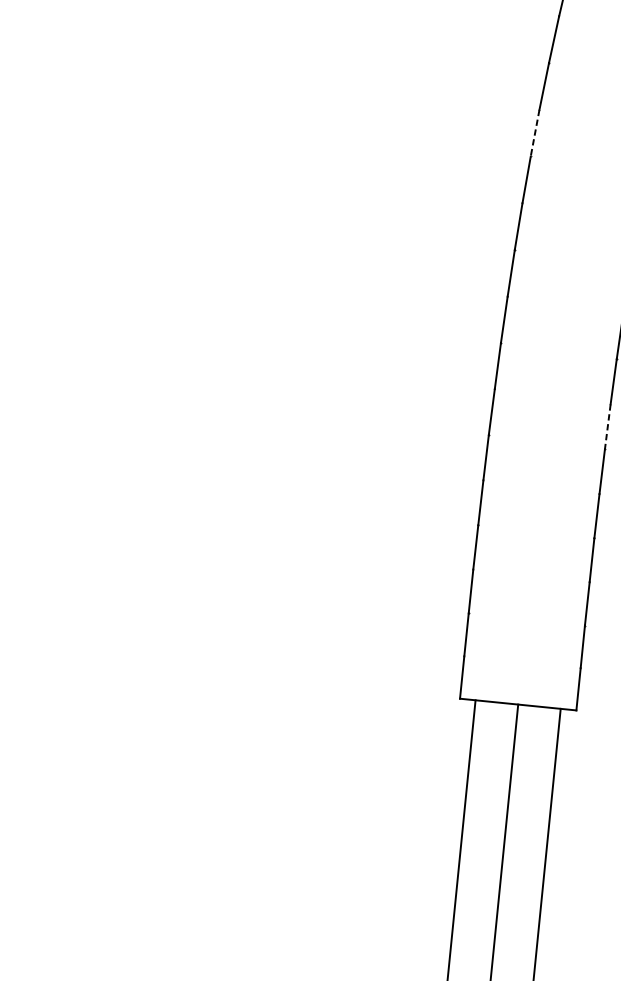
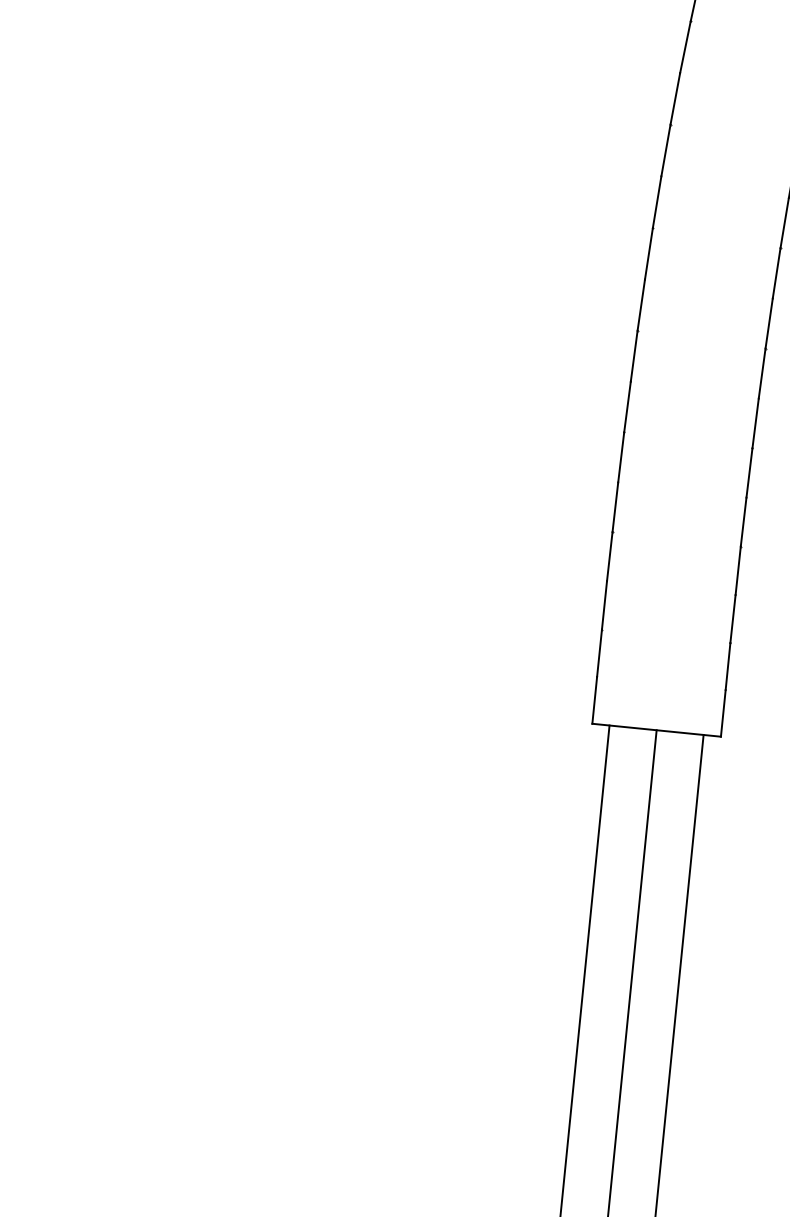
line: (535, 133) -> (675, 99), dashed -> solid
line: (607, 426) -> (755, 423), dashed -> solid

